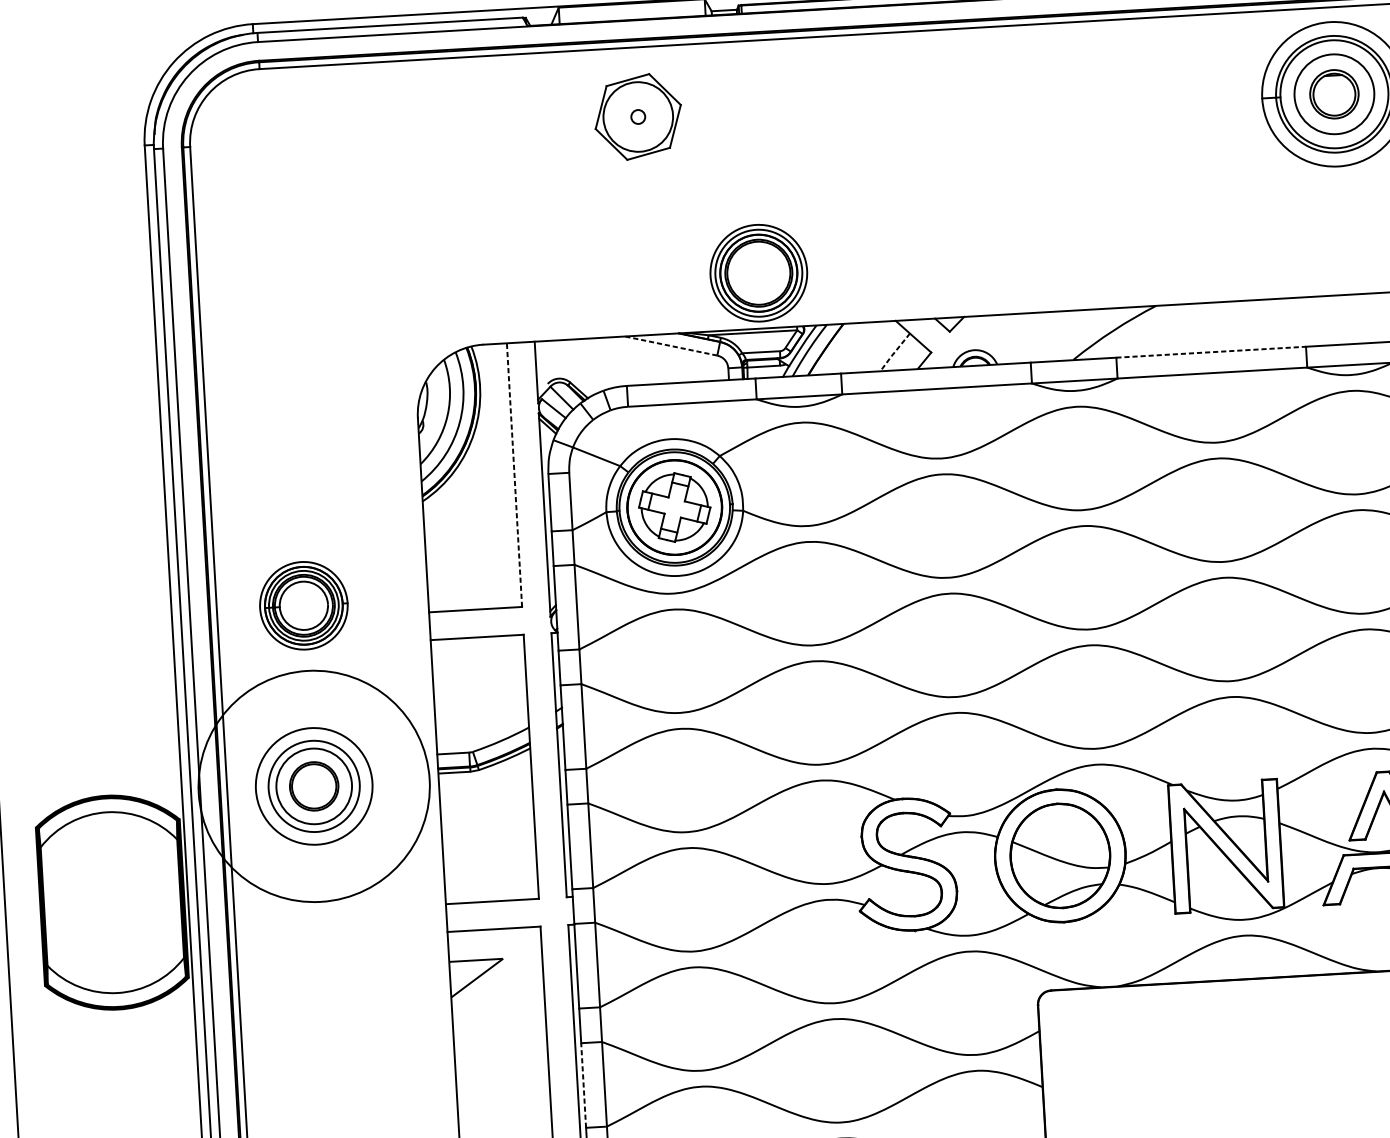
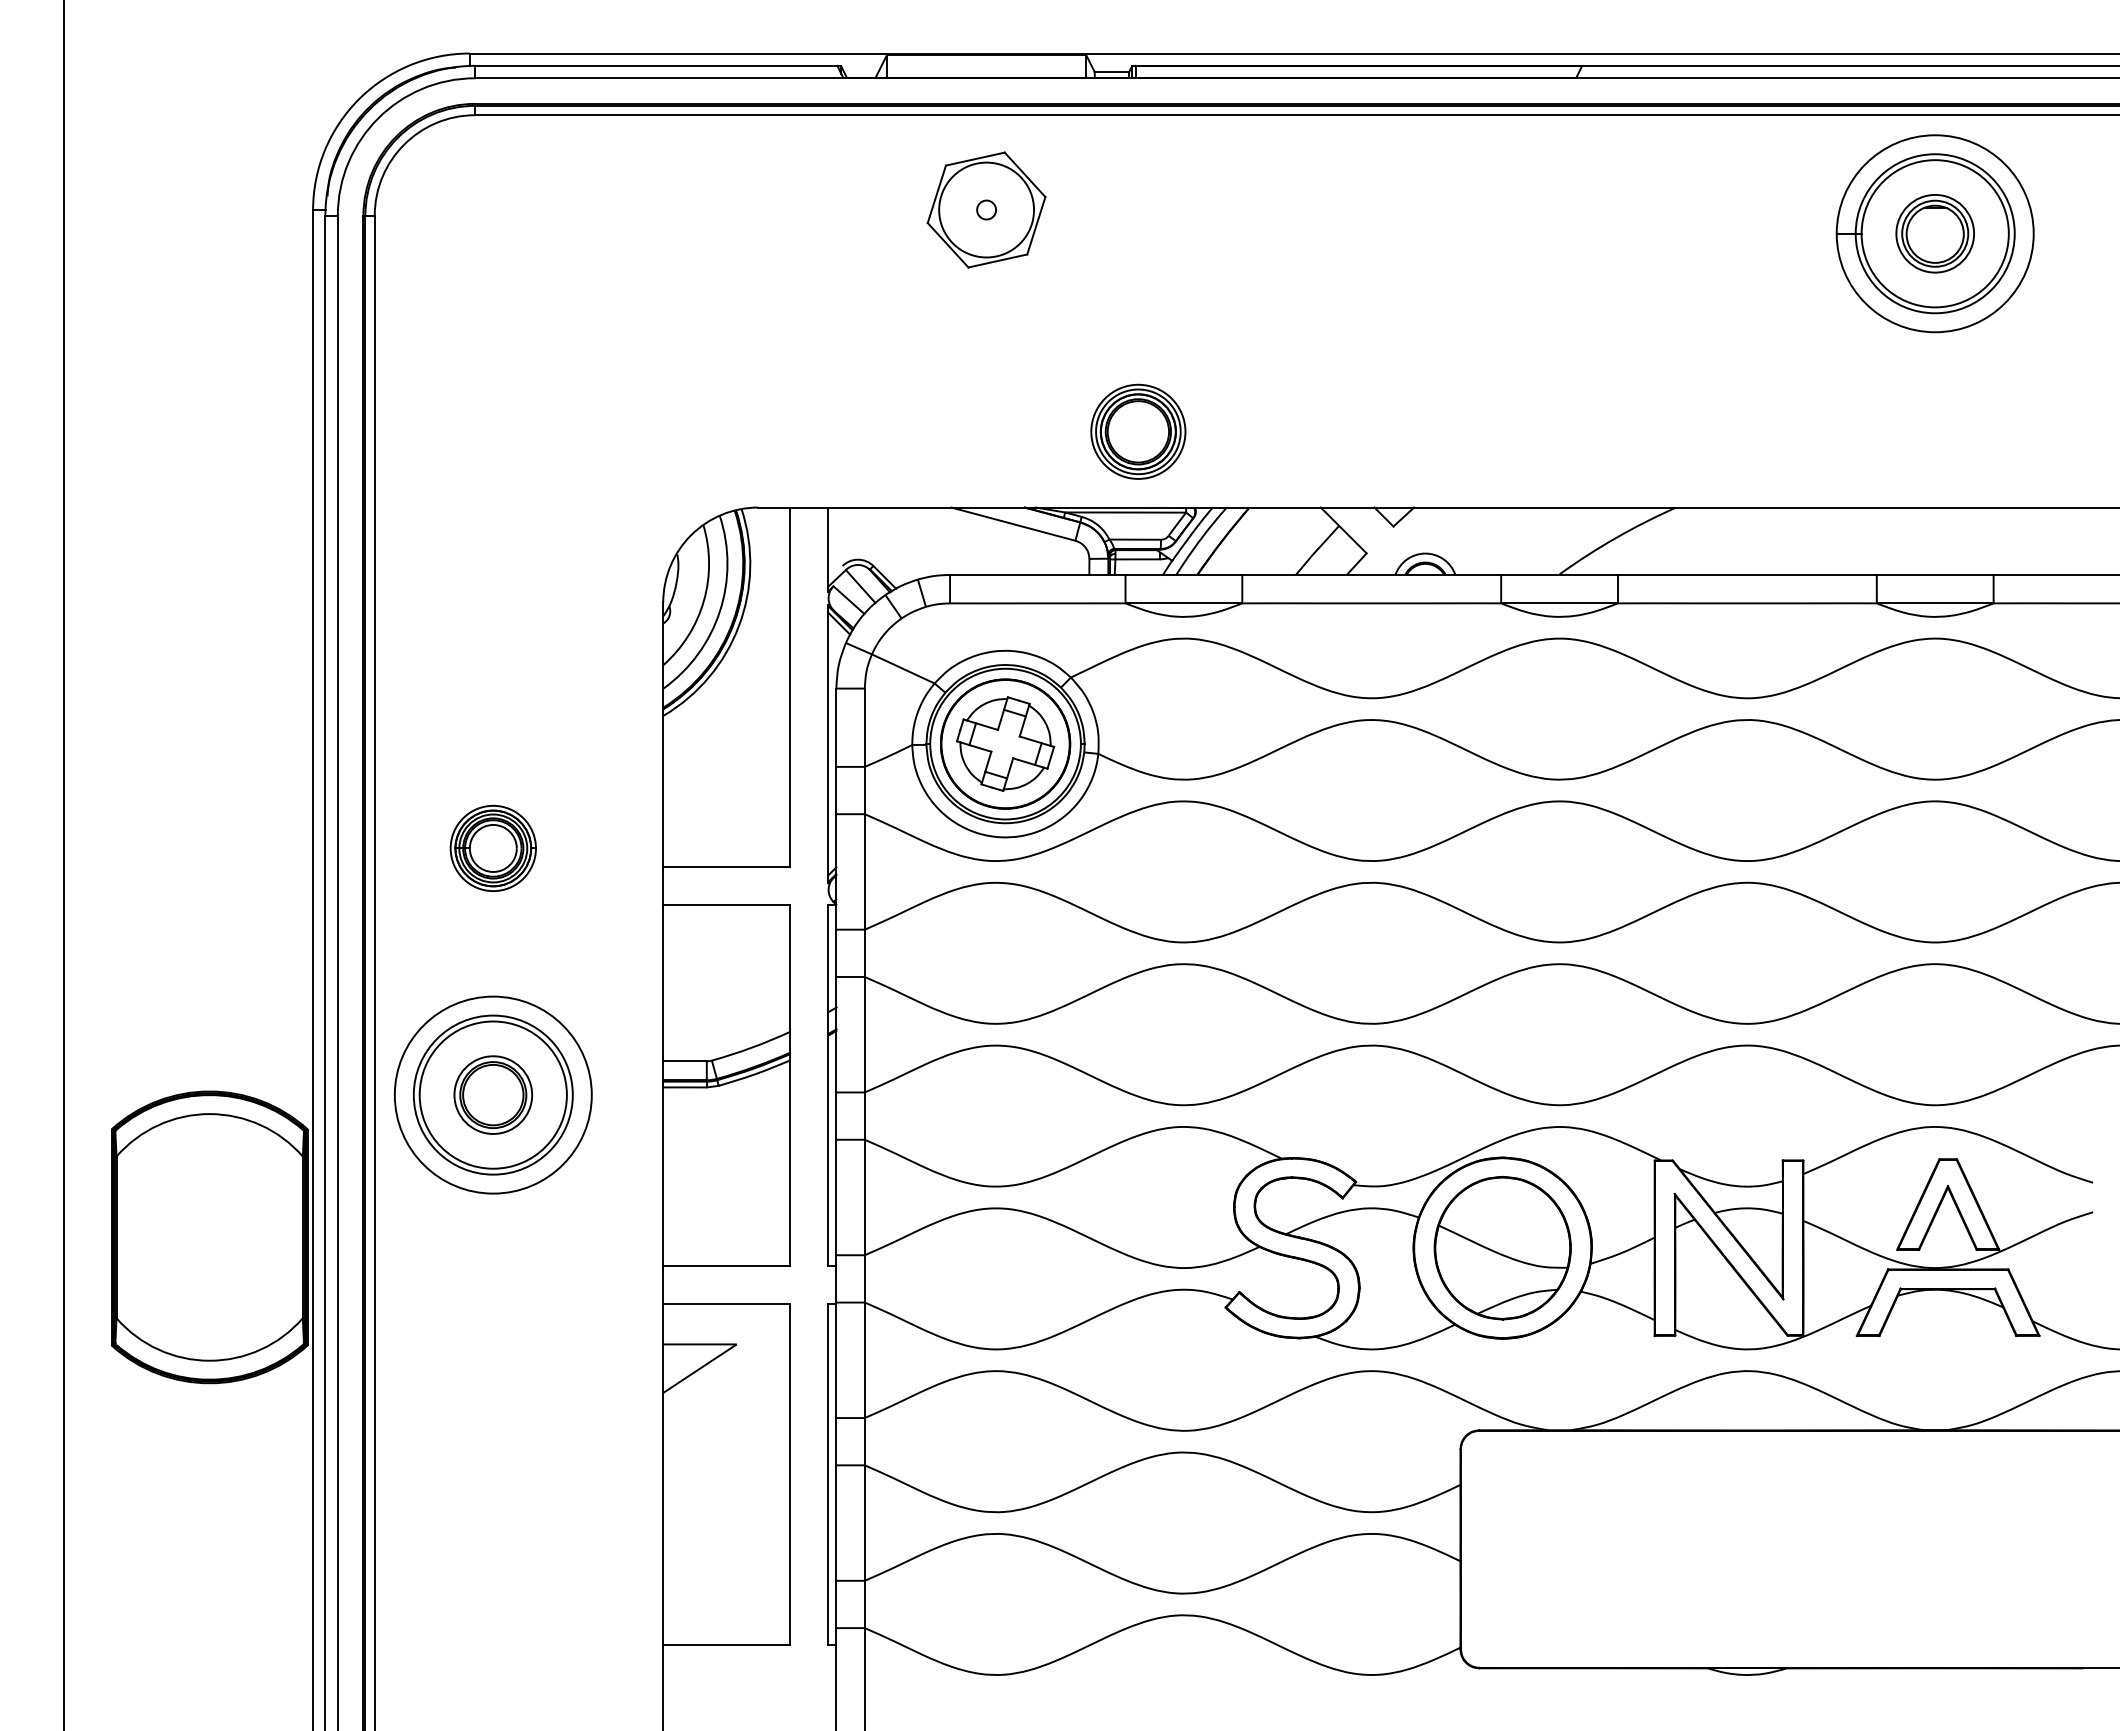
circle: (1334, 94) -> (1935, 233), size x0.71
part: (758, 272) -> (1138, 431), size x0.71
line: (670, 346) -> (1012, 524), dashed -> solid
line: (1211, 351) -> (1747, 574), dashed -> solid
line: (894, 352) -> (1316, 550), dashed -> solid
line: (514, 475) -> (790, 687), dashed -> solid
part: (303, 604) -> (492, 847), size x0.71
circle: (313, 785) -> (492, 1094), size x0.62
circle: (313, 785) -> (492, 1094), size x1.43
circle: (314, 785) -> (493, 1094), size x0.62
line: (583, 1085) -> (836, 1523), dashed -> solid

